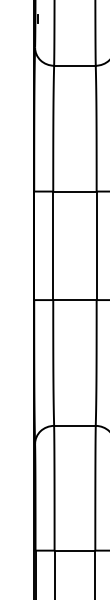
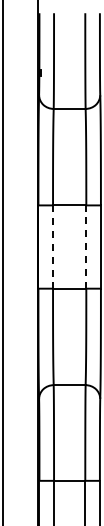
line: (53, 246) -> (53, 247), solid -> dashed
line: (96, 246) -> (86, 247), solid -> dashed

